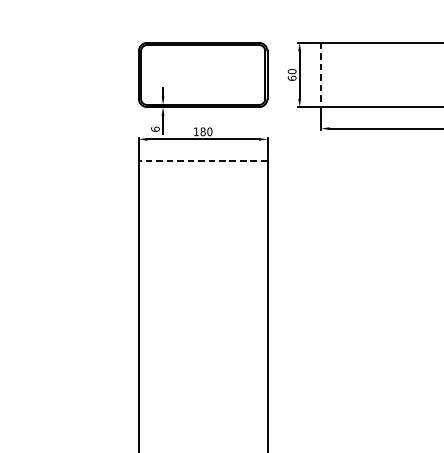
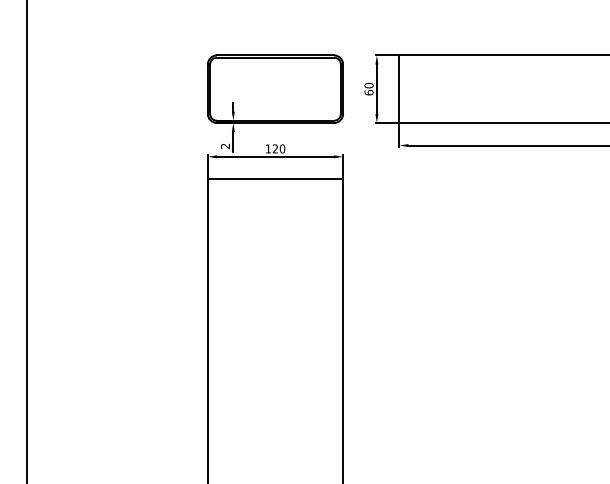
line: (321, 75) -> (399, 89), dashed -> solid
text: (155, 128) -> (225, 145), 6 -> 2
text: (203, 131) -> (275, 148), 180 -> 120
line: (203, 160) -> (275, 179), dashed -> solid

